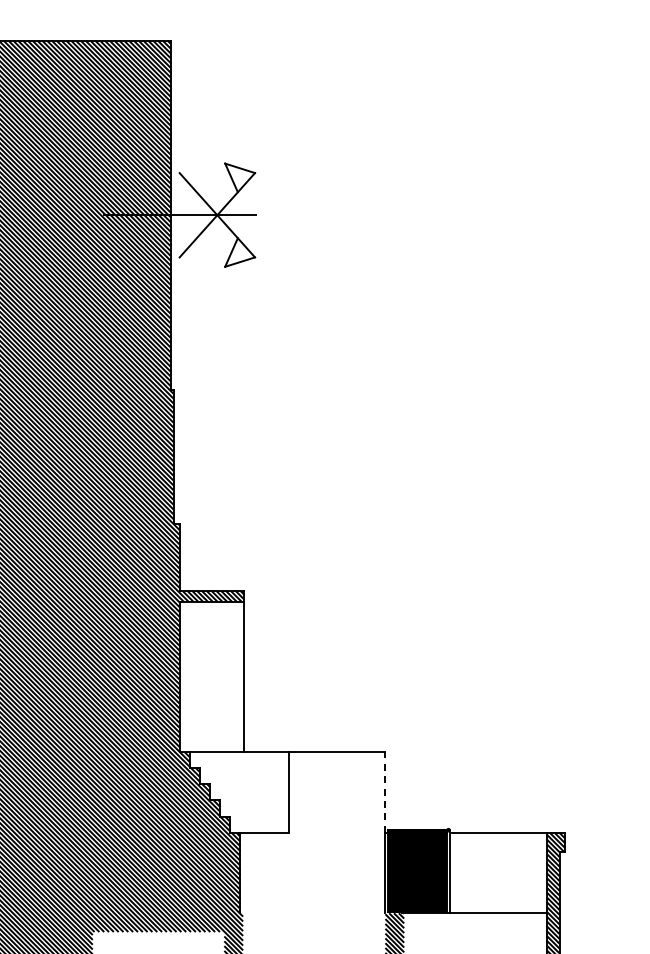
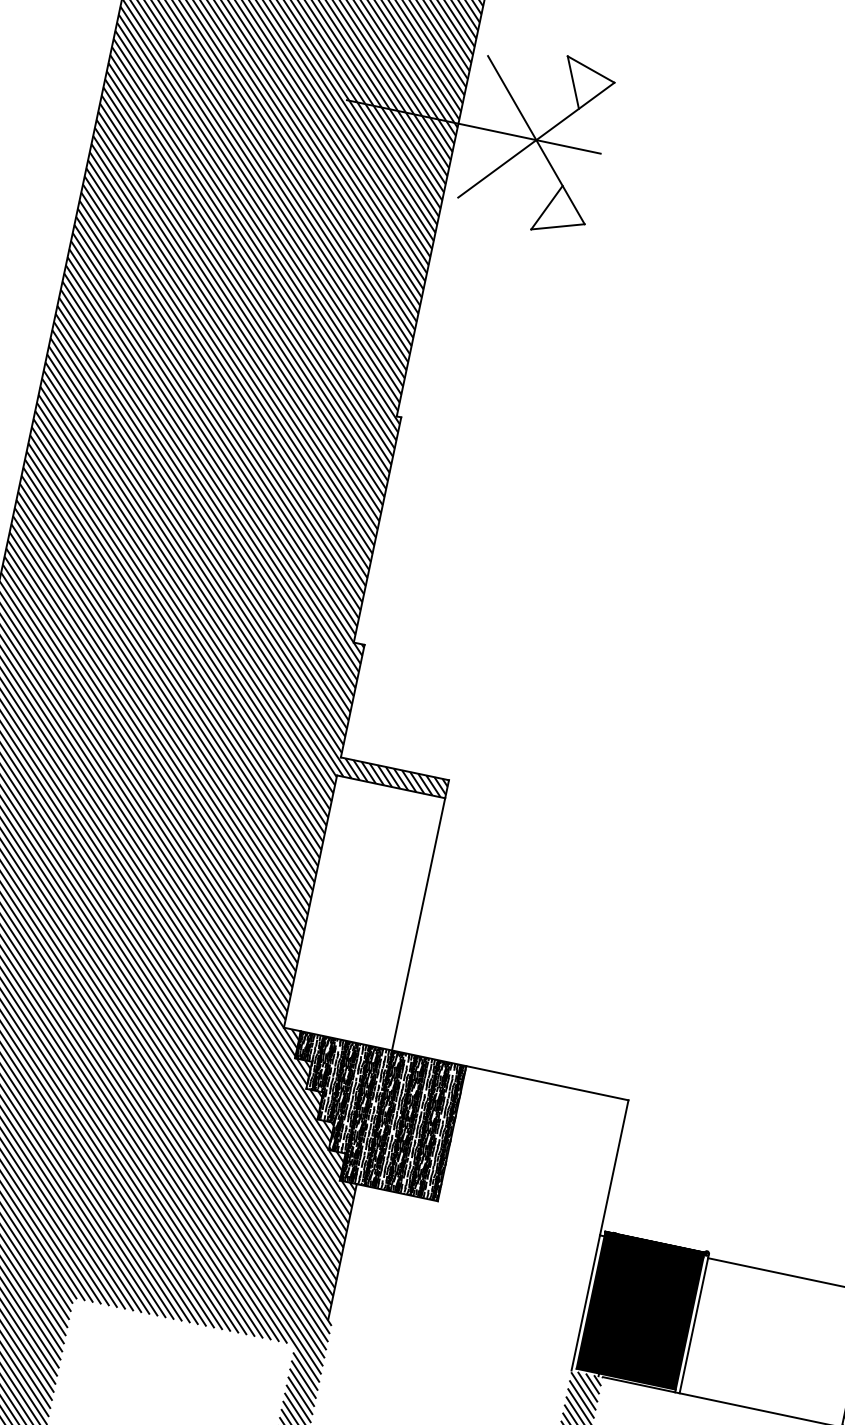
line: (385, 791) -> (614, 1166), dashed -> solid
hatch: (239, 792) -> (369, 1116), added

